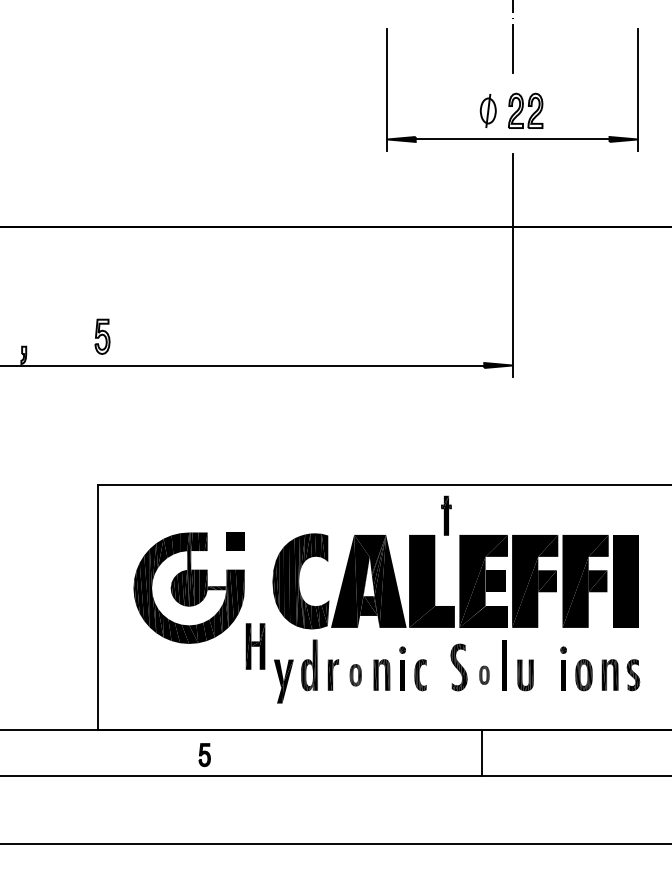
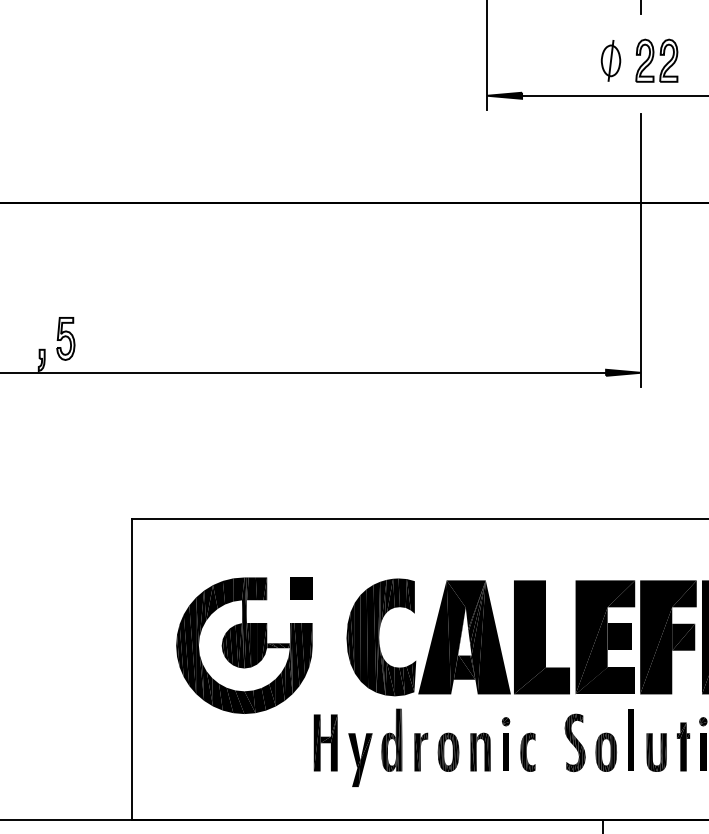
part: (102, 336) -> (65, 338), moved
part: (446, 515) -> (683, 746), moved
part: (255, 646) -> (325, 742), moved
part: (355, 675) -> (448, 752), size x1.43
part: (484, 675) -> (606, 752), size x1.67

